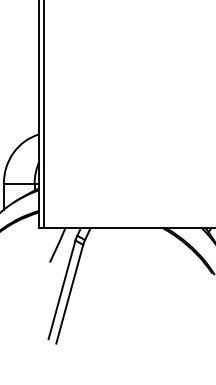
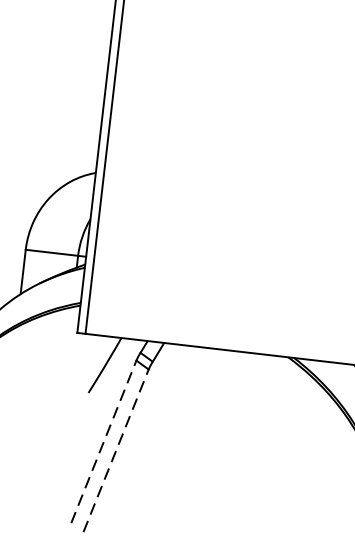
line: (62, 289) -> (104, 441), solid -> dashed
line: (69, 293) -> (115, 449), solid -> dashed

